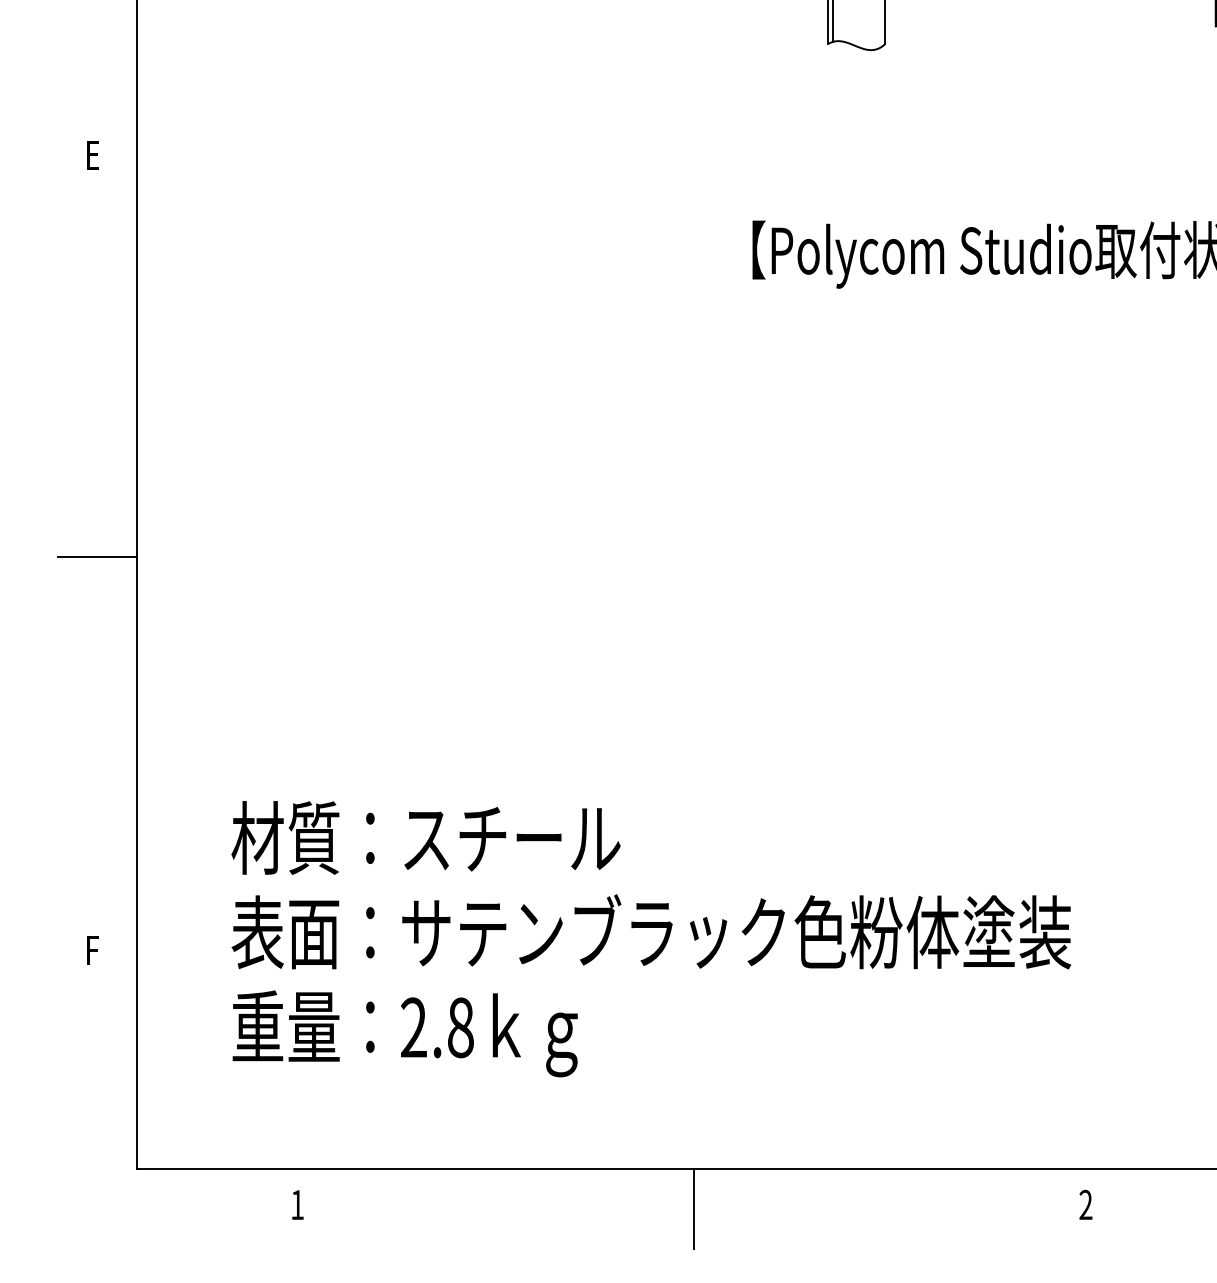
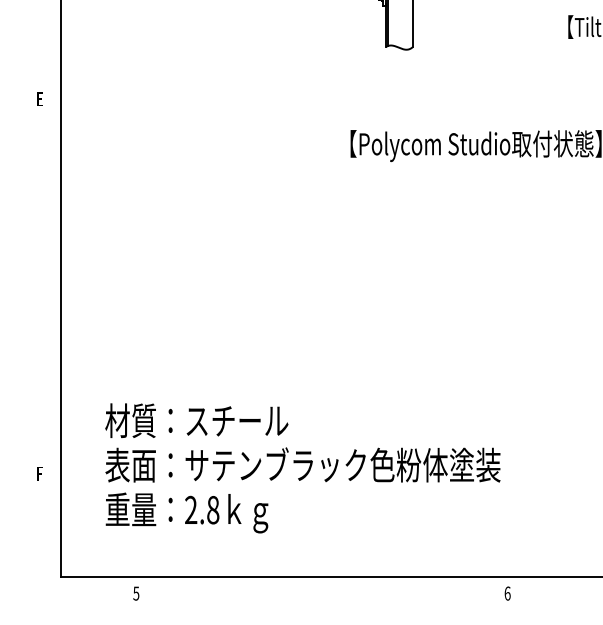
line: (96, 557) -> (41, 288), removed
text: (297, 1204) -> (136, 593), 1 -> 5
text: (1085, 1204) -> (507, 593), 2 -> 6
line: (694, 1208) -> (323, 595), removed

